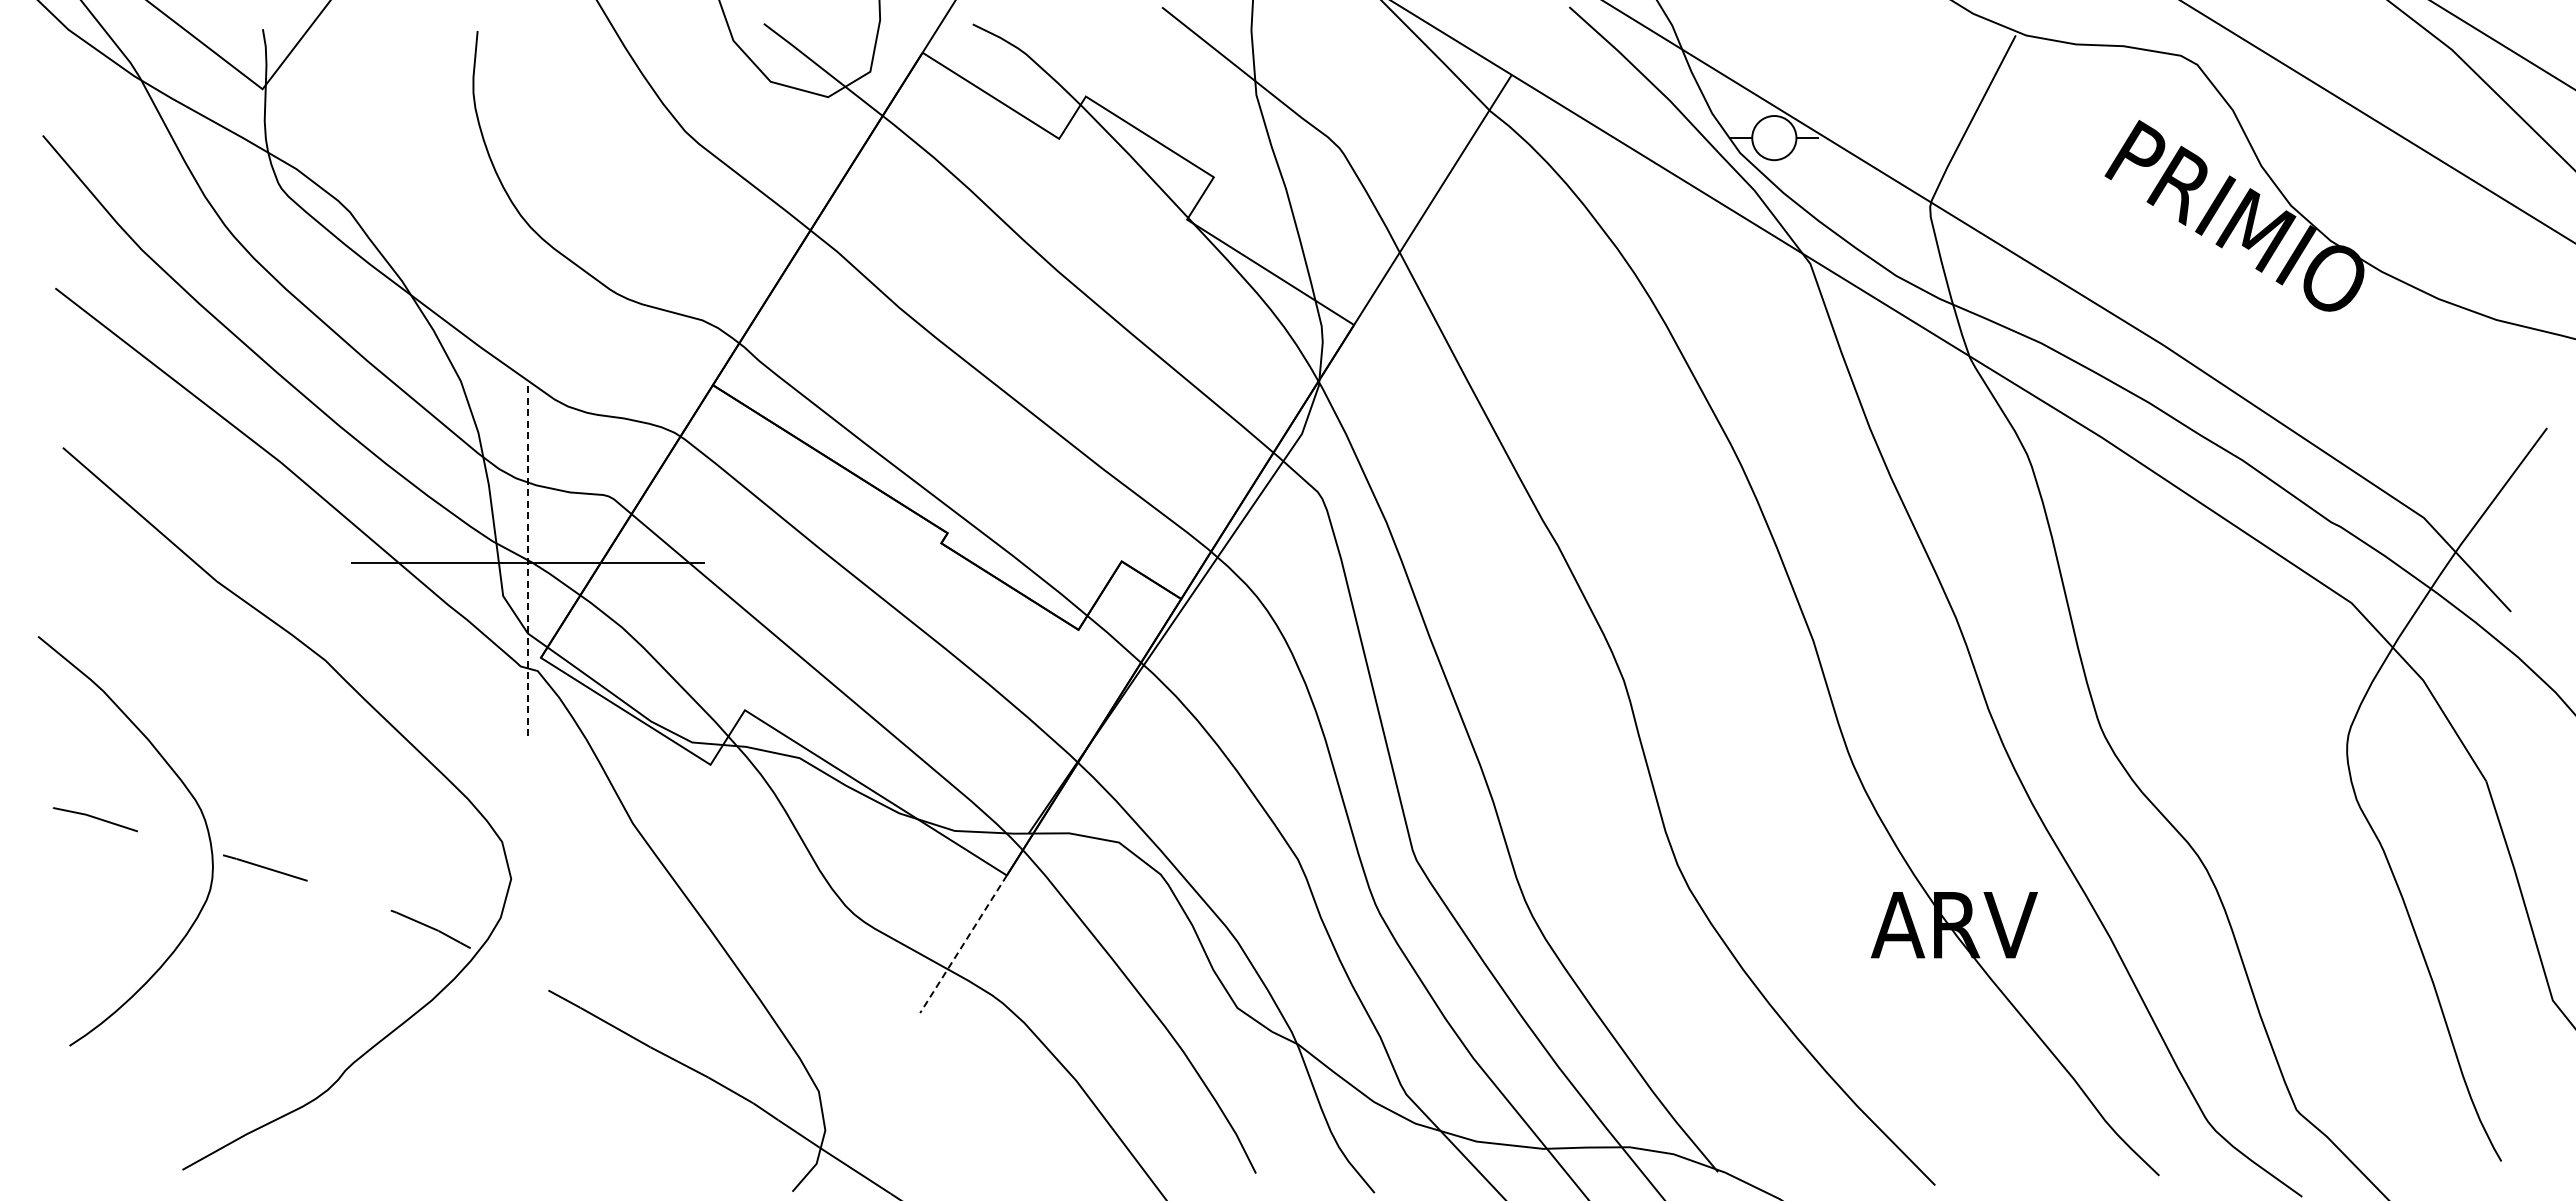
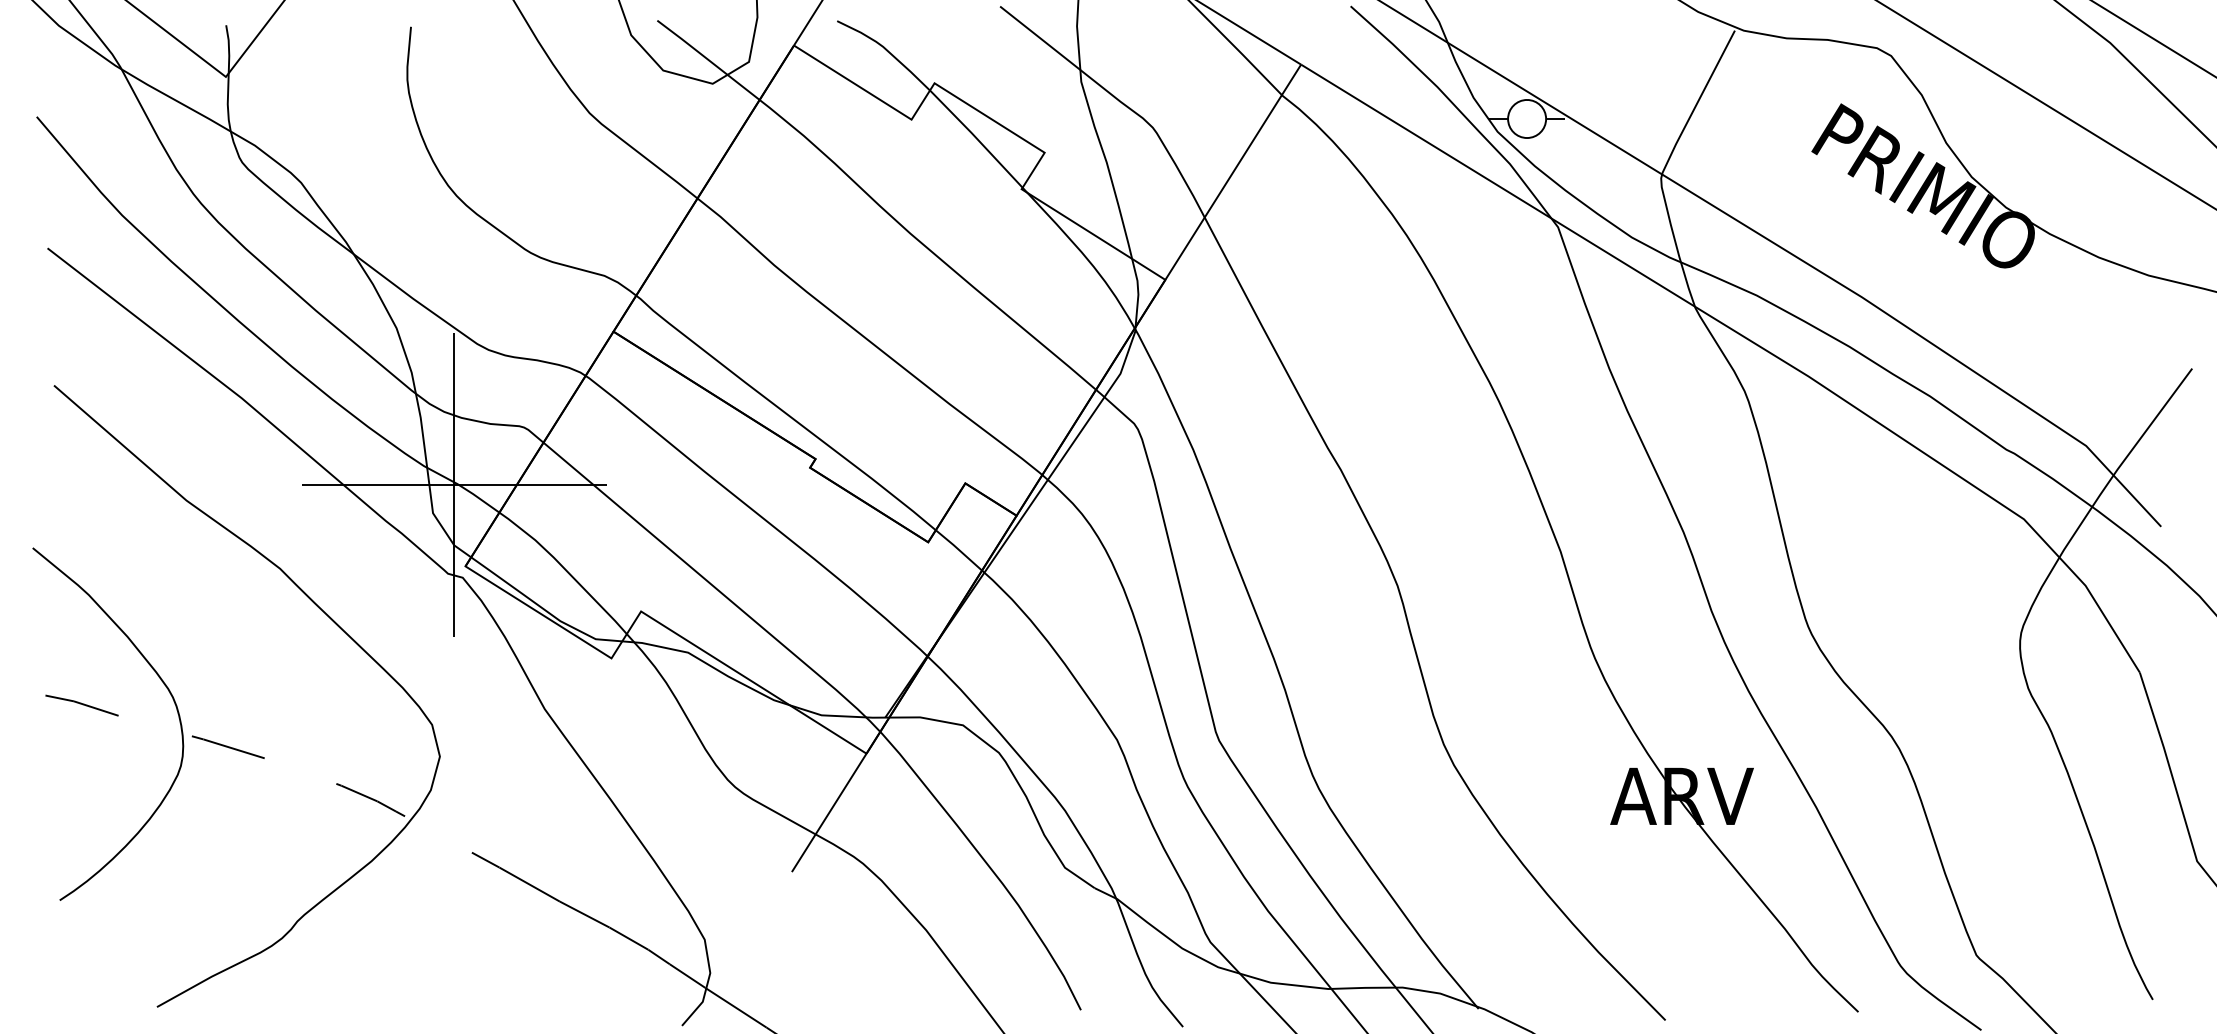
line: (528, 563) -> (454, 485), dashed -> solid
line: (963, 944) -> (829, 813), dashed -> solid

